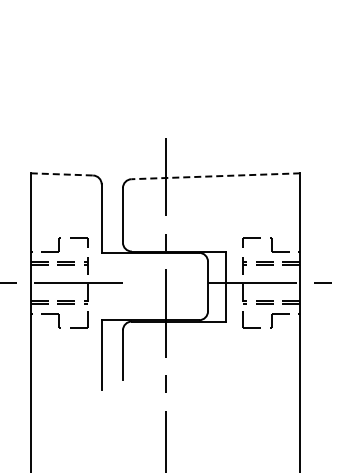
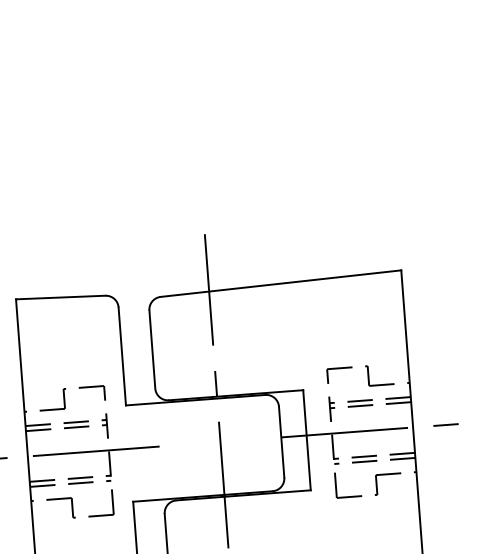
line: (62, 174) -> (61, 297), dashed -> solid
line: (215, 176) -> (280, 283), dashed -> solid

